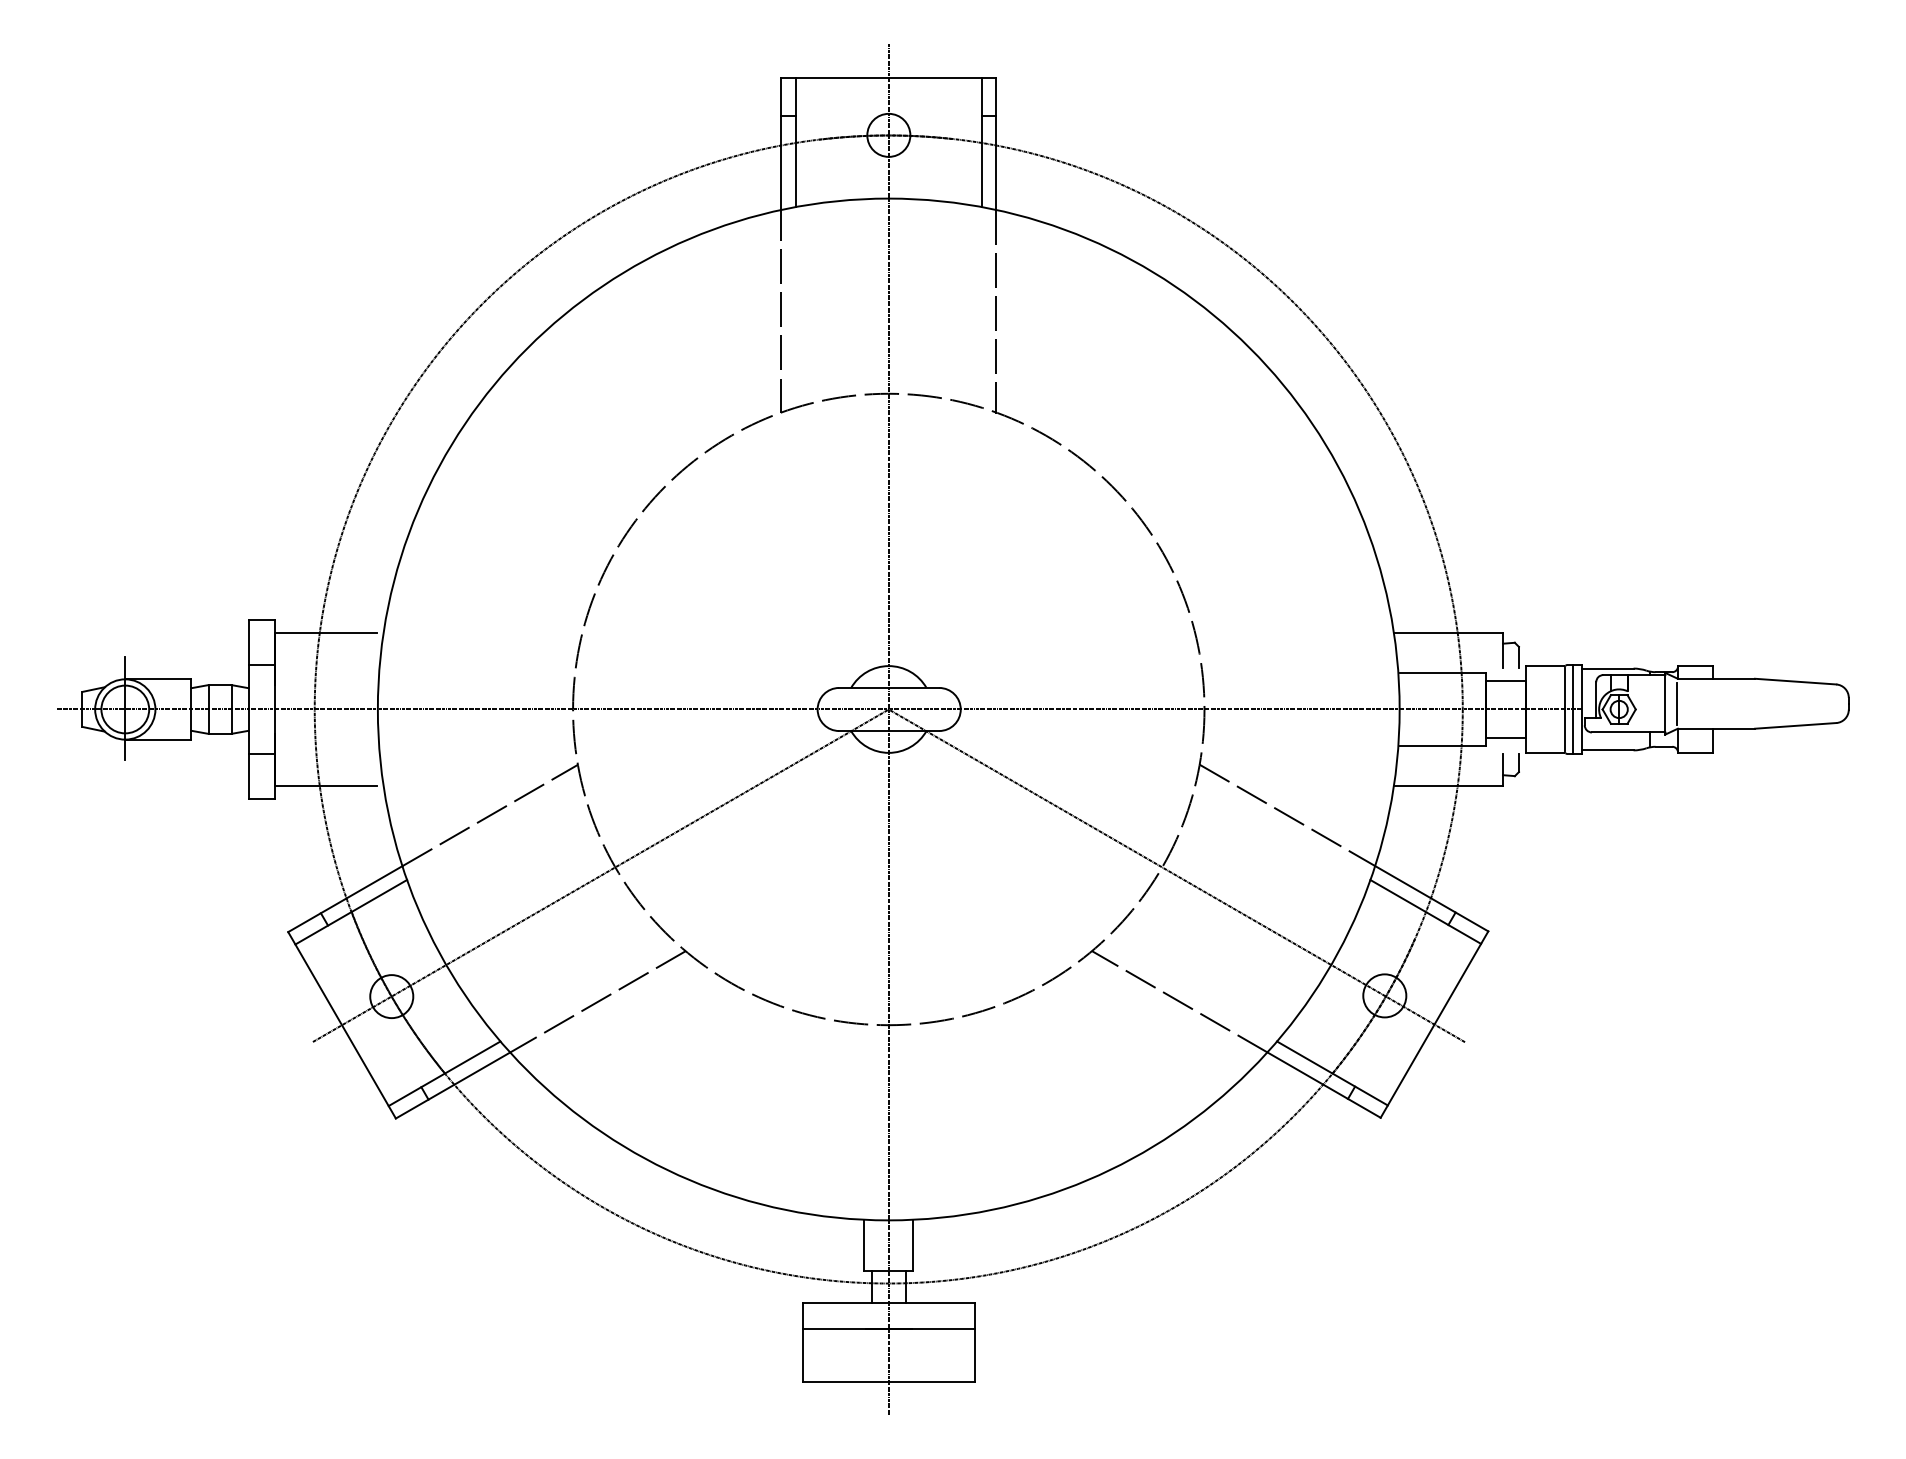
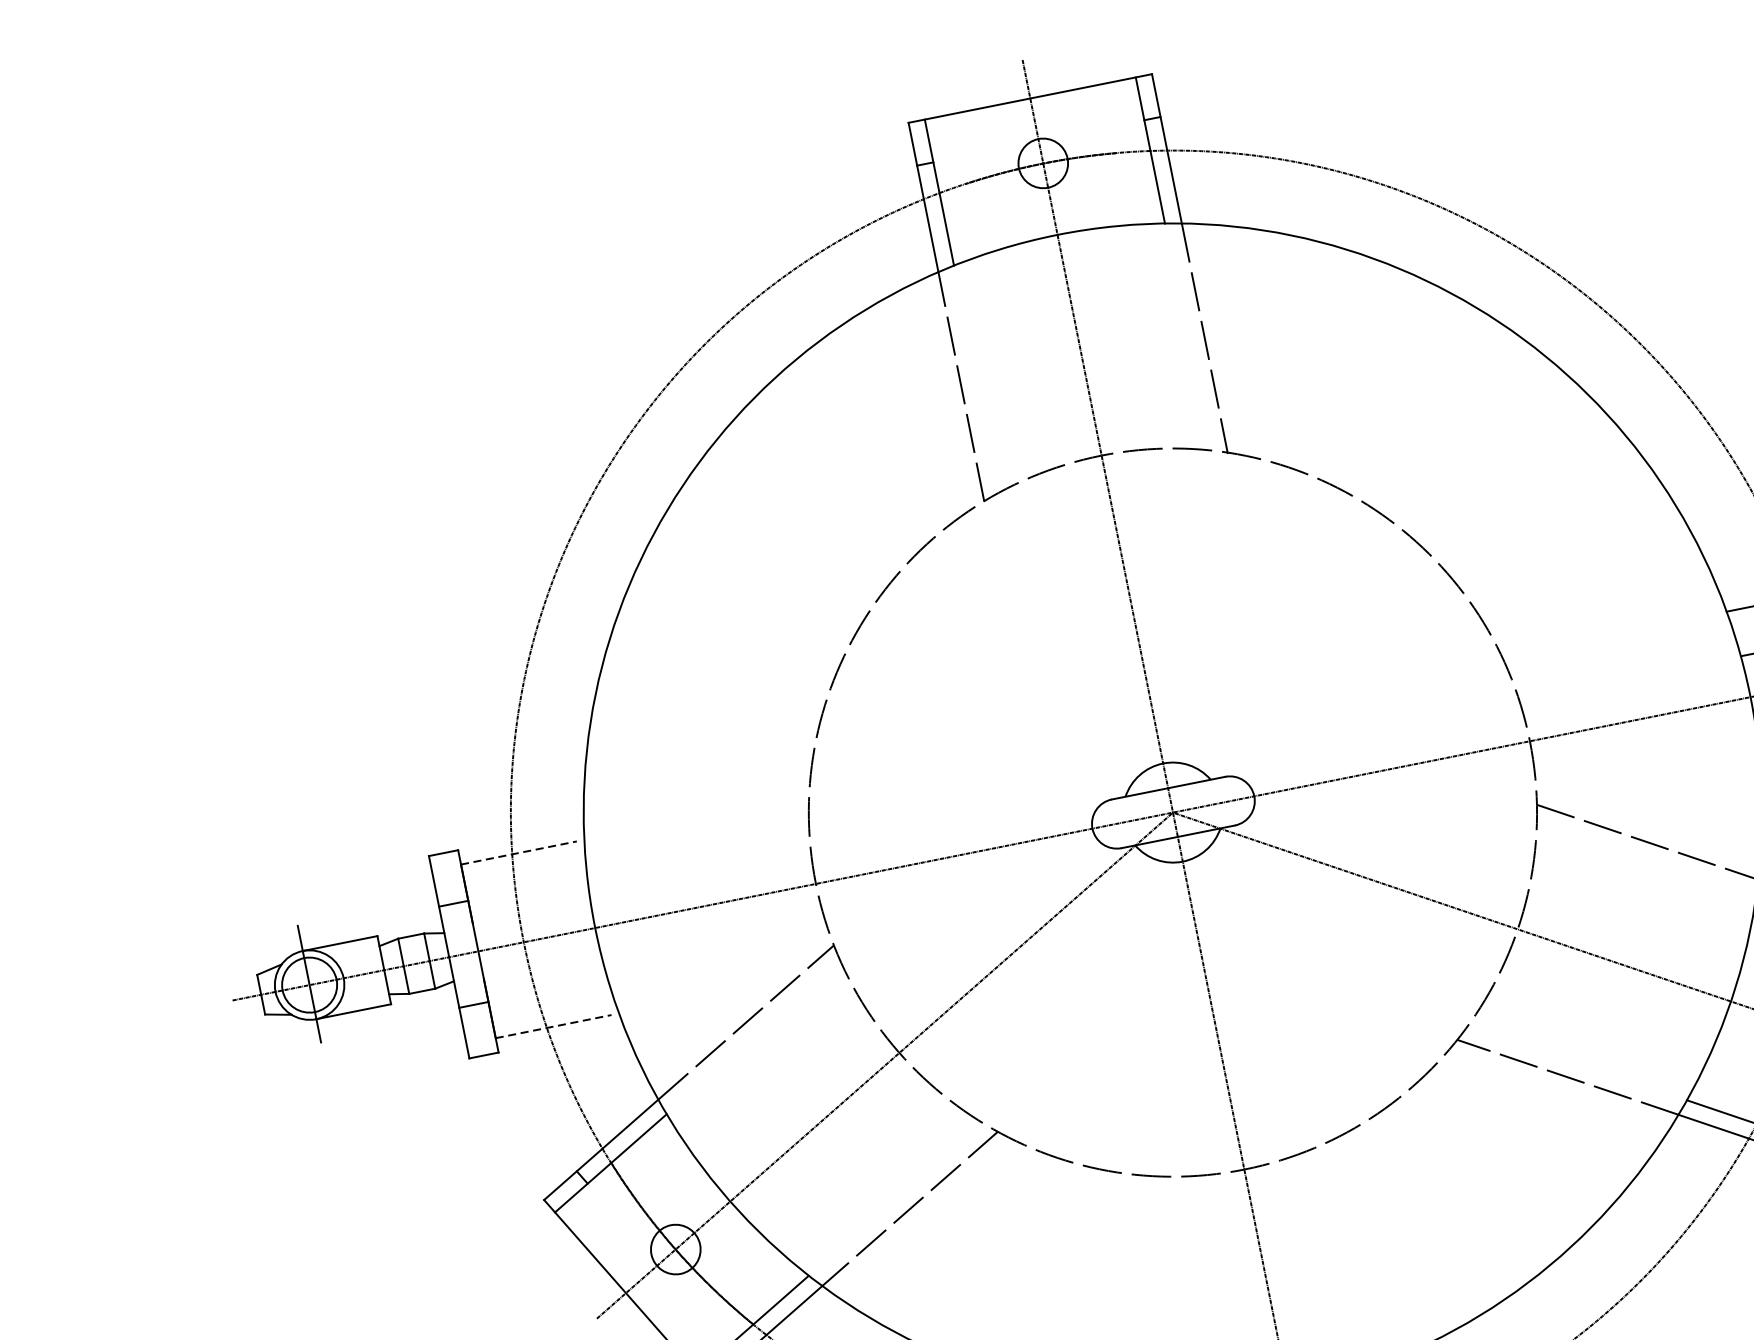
line: (326, 632) -> (519, 852), solid -> dashed
line: (326, 786) -> (554, 1026), solid -> dashed

